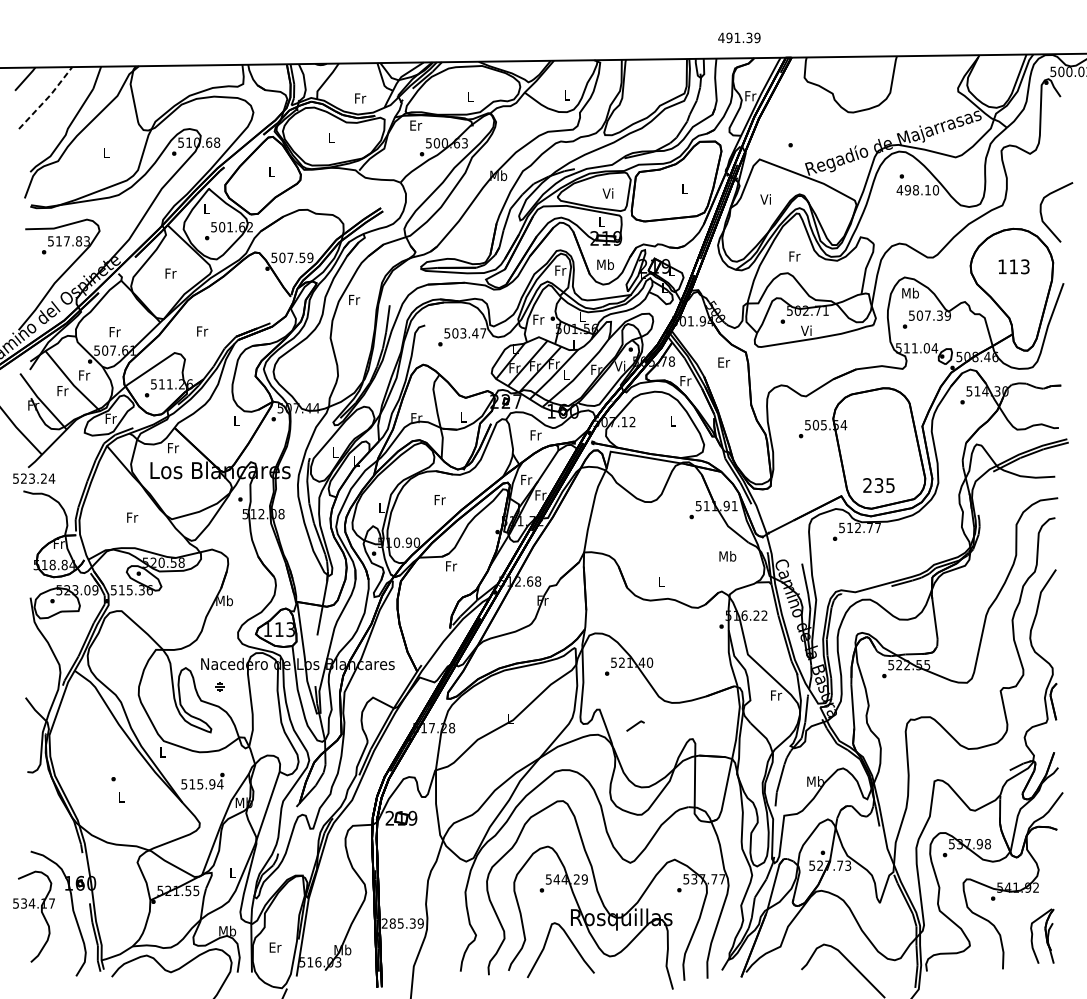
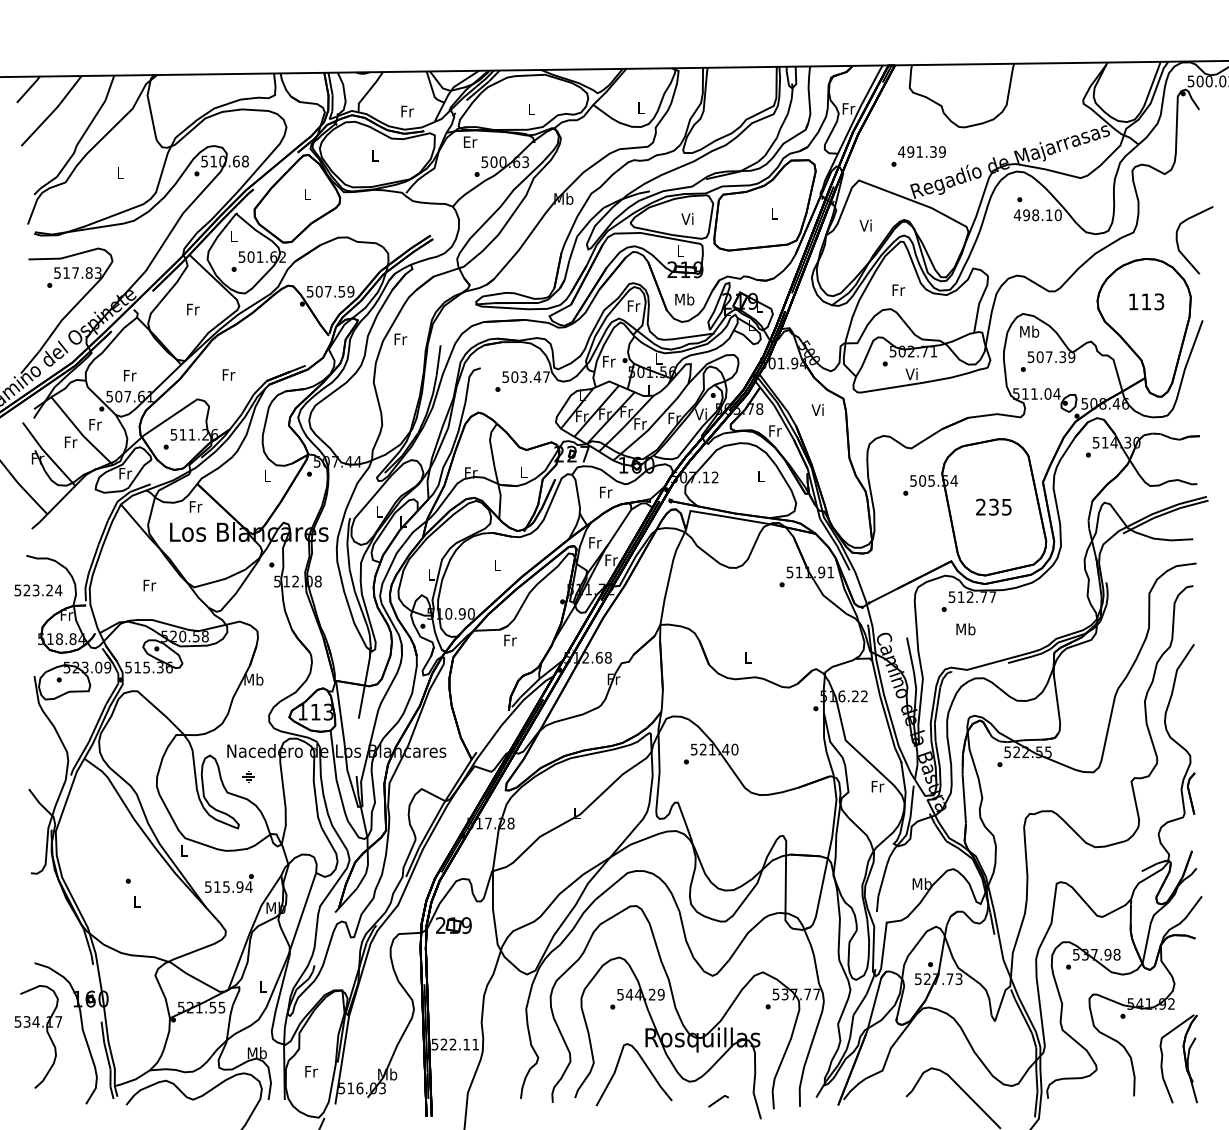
text: (738, 37) -> (921, 151), moved
line: (47, 98) -> (53, 111), dashed -> solid
text: (723, 361) -> (818, 409), Er -> Vi
text: (566, 374) -> (640, 423), L -> Fr
text: (34, 478) -> (38, 590), moved
text: (878, 484) -> (993, 506), moved
text: (440, 499) -> (497, 565), Fr -> L
text: (727, 556) -> (965, 629), moved
line: (635, 726) -> (718, 1101), moved
text: (402, 923) -> (455, 1044), 285.39 -> 522.11
part: (1042, 935) -> (1178, 1058), size x1.43
text: (275, 947) -> (311, 1071), Er -> Fr

